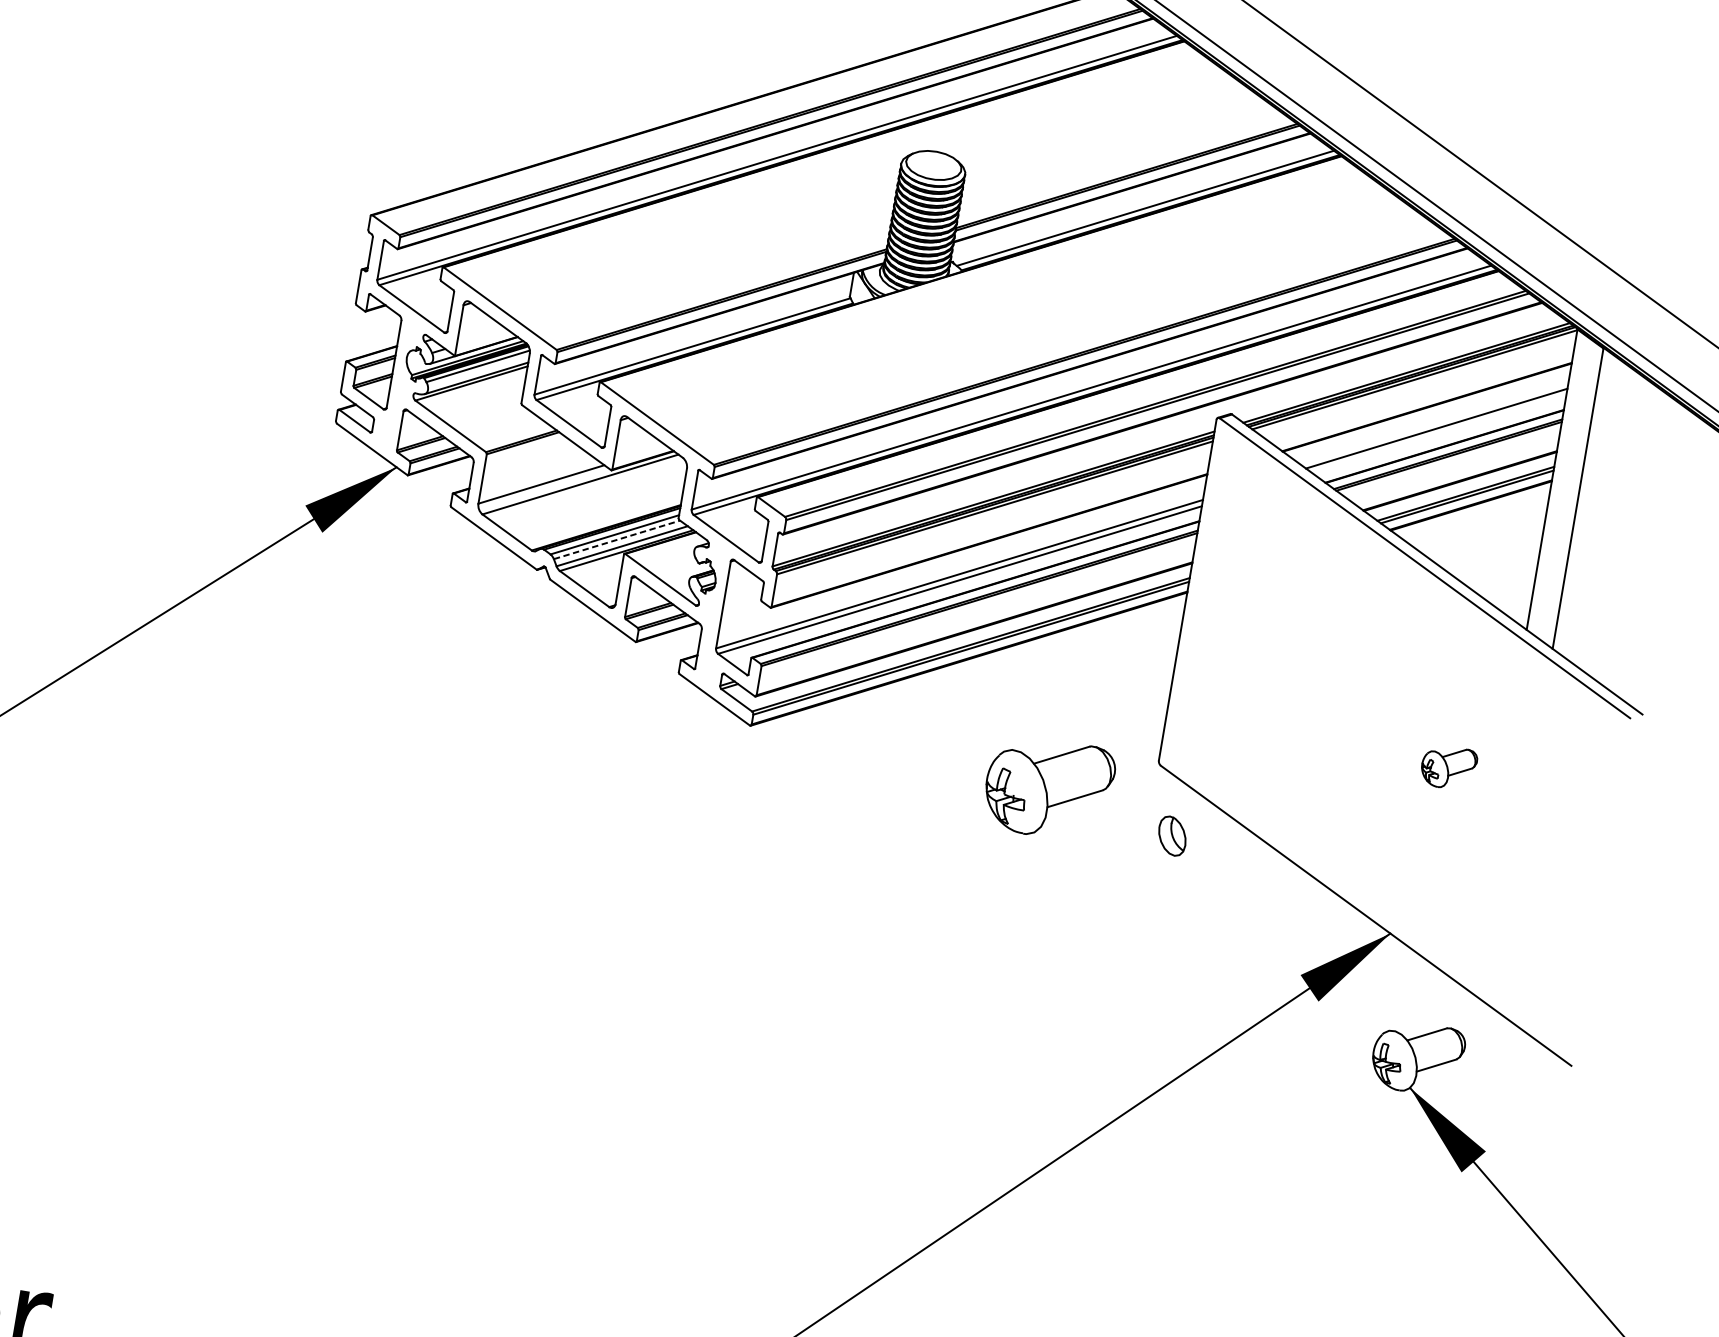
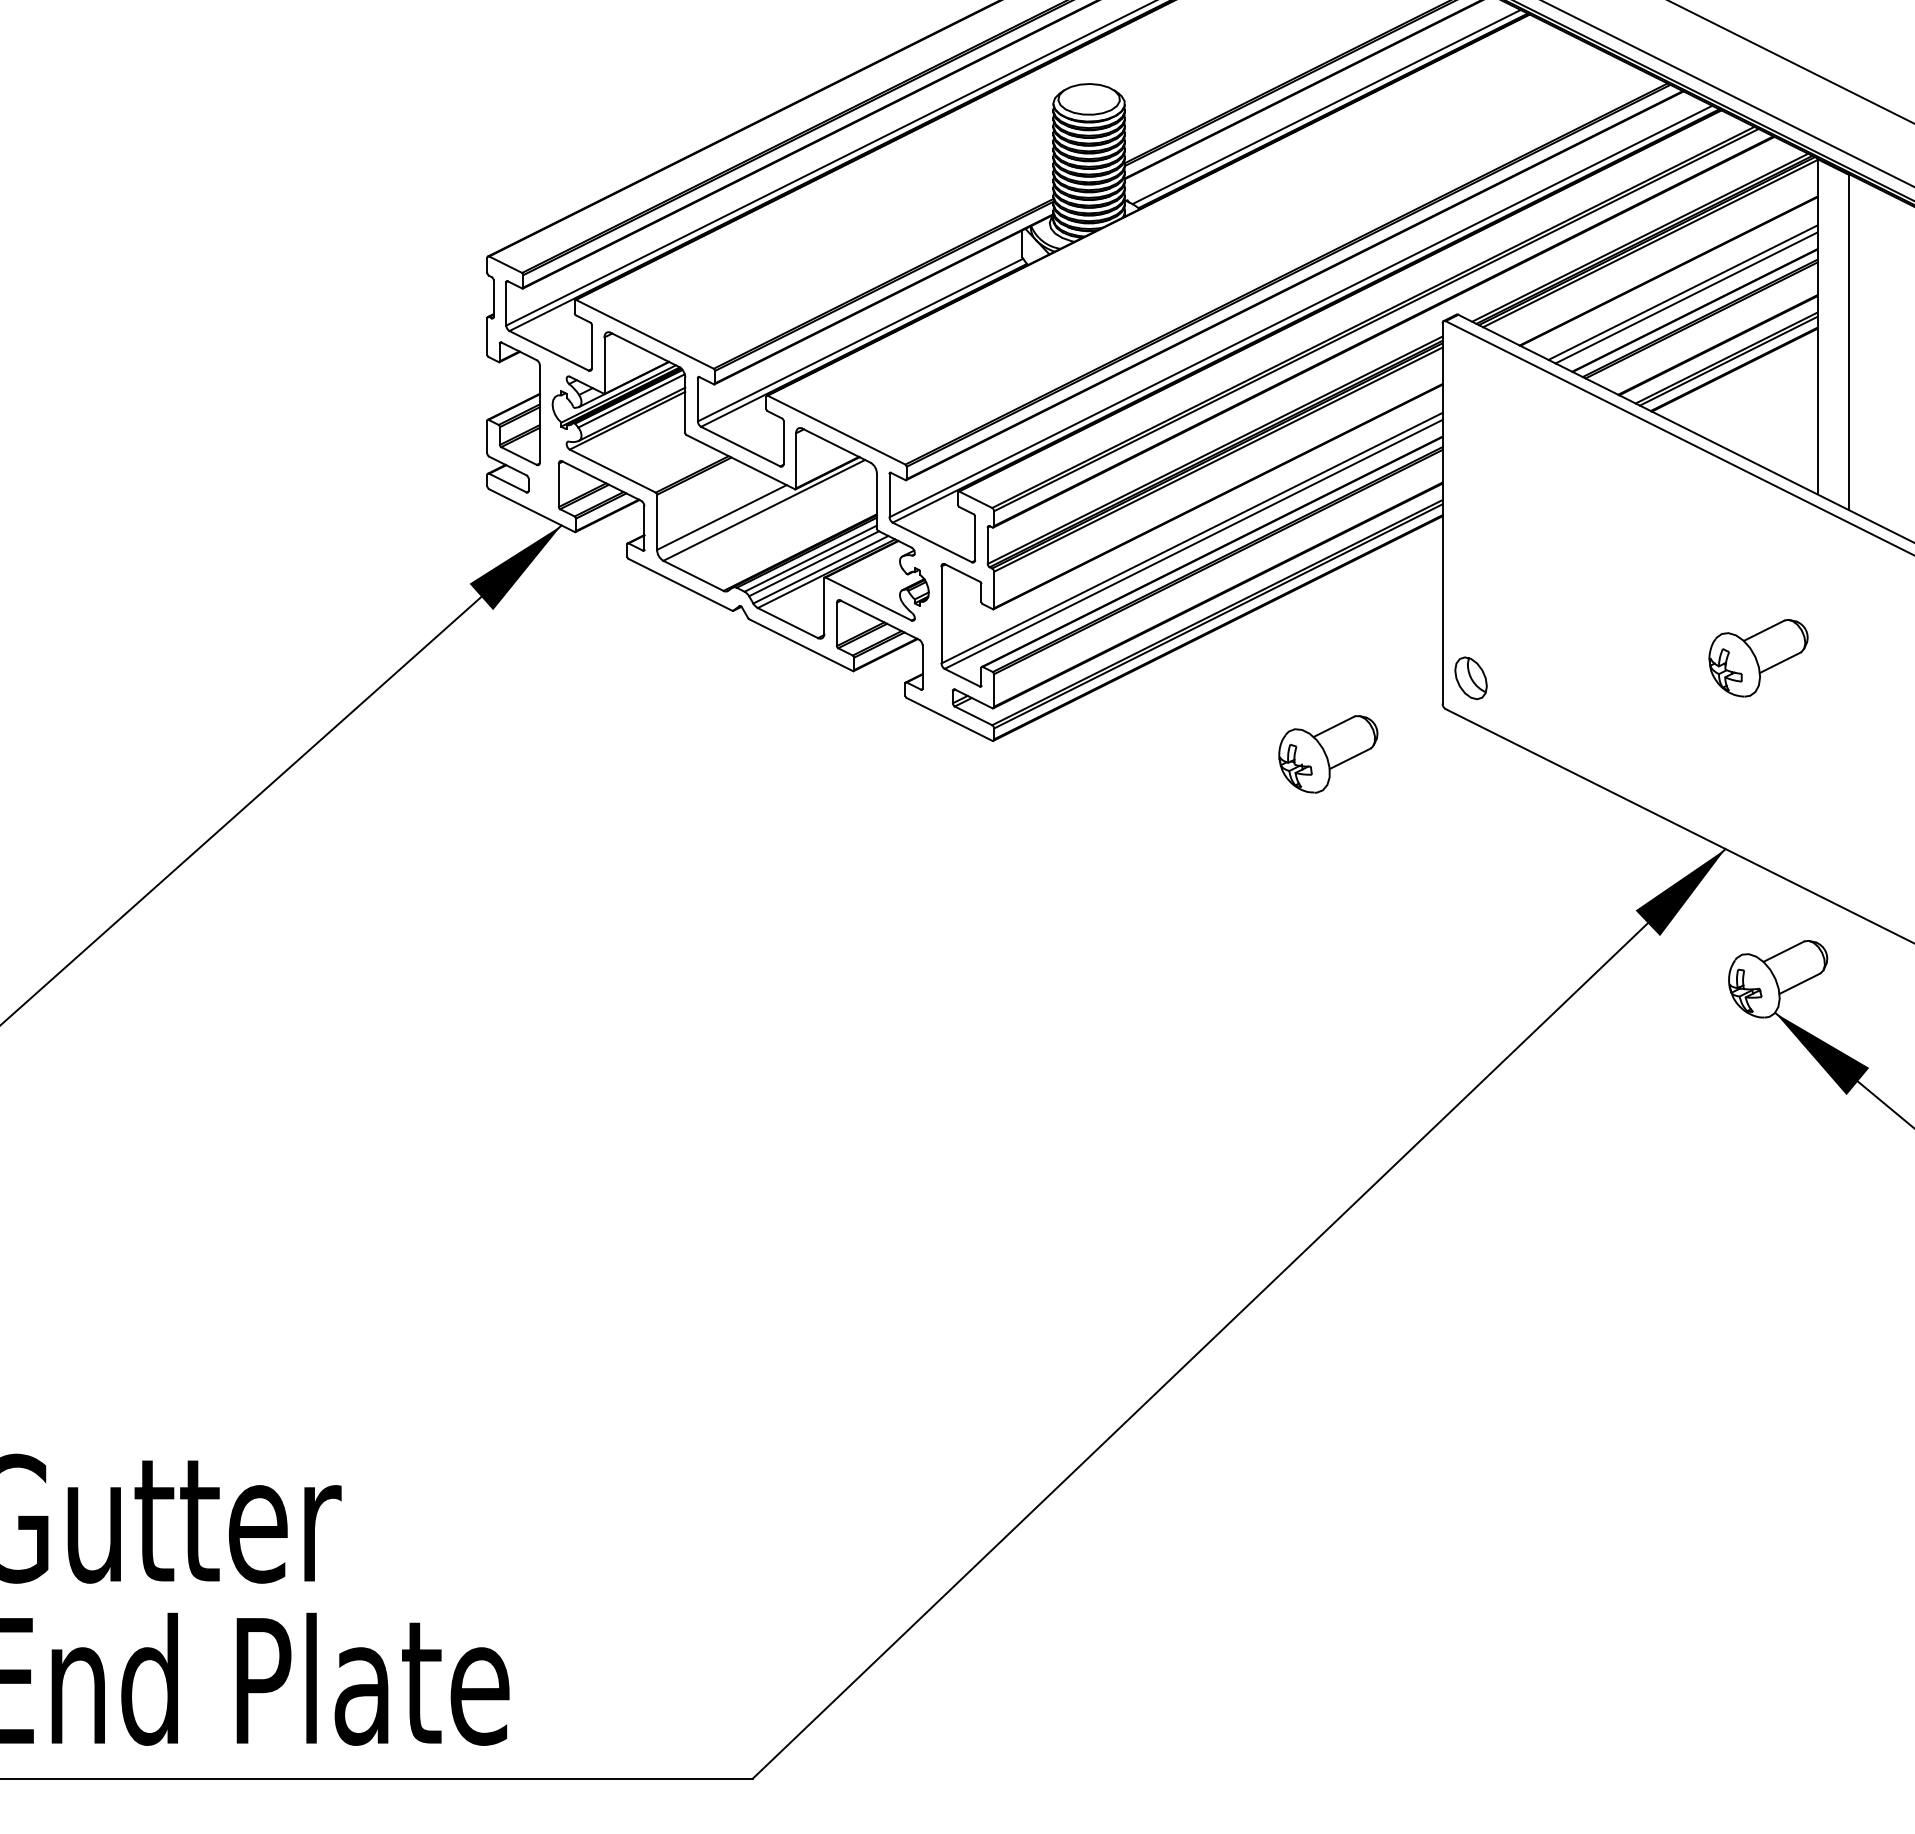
line: (1439, 433) -> (1686, 297), added
line: (617, 539) -> (814, 563), dashed -> solid
part: (1448, 767) -> (1758, 658), size x1.67
part: (1049, 788) -> (1328, 754), size x0.71
part: (1171, 836) -> (1470, 678), moved

